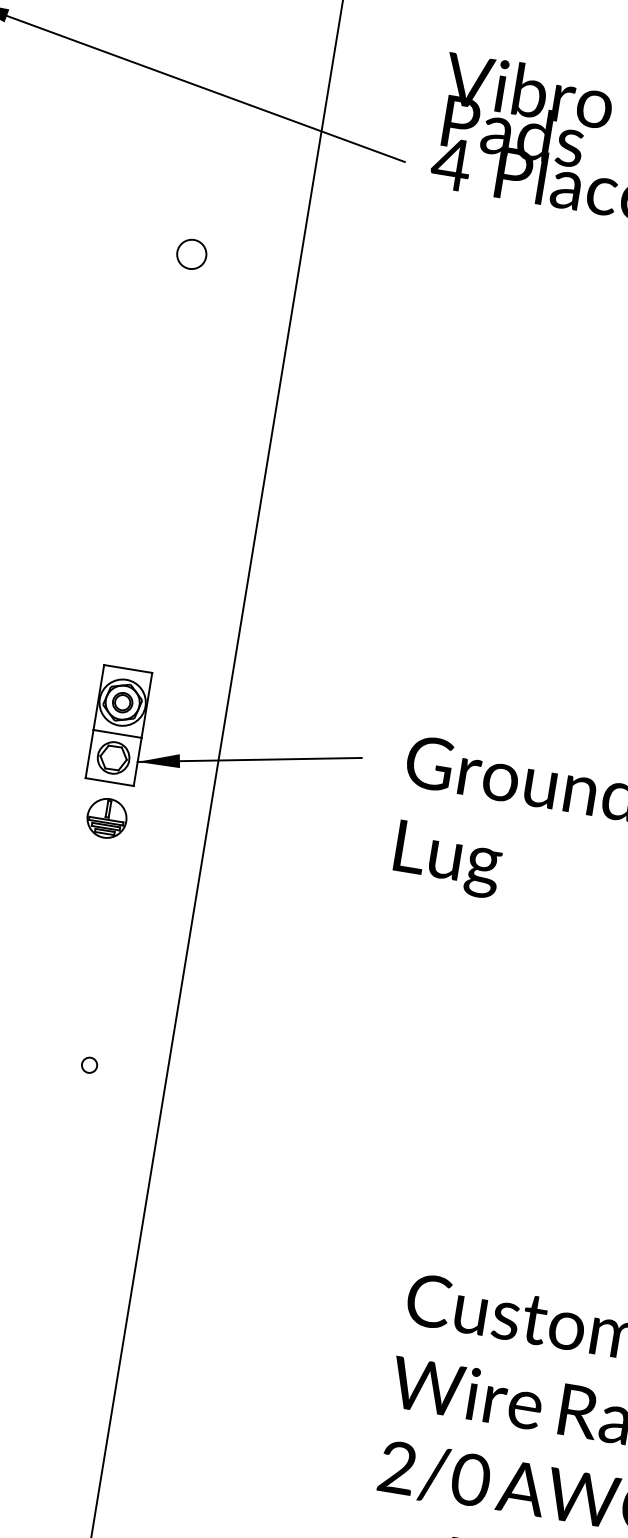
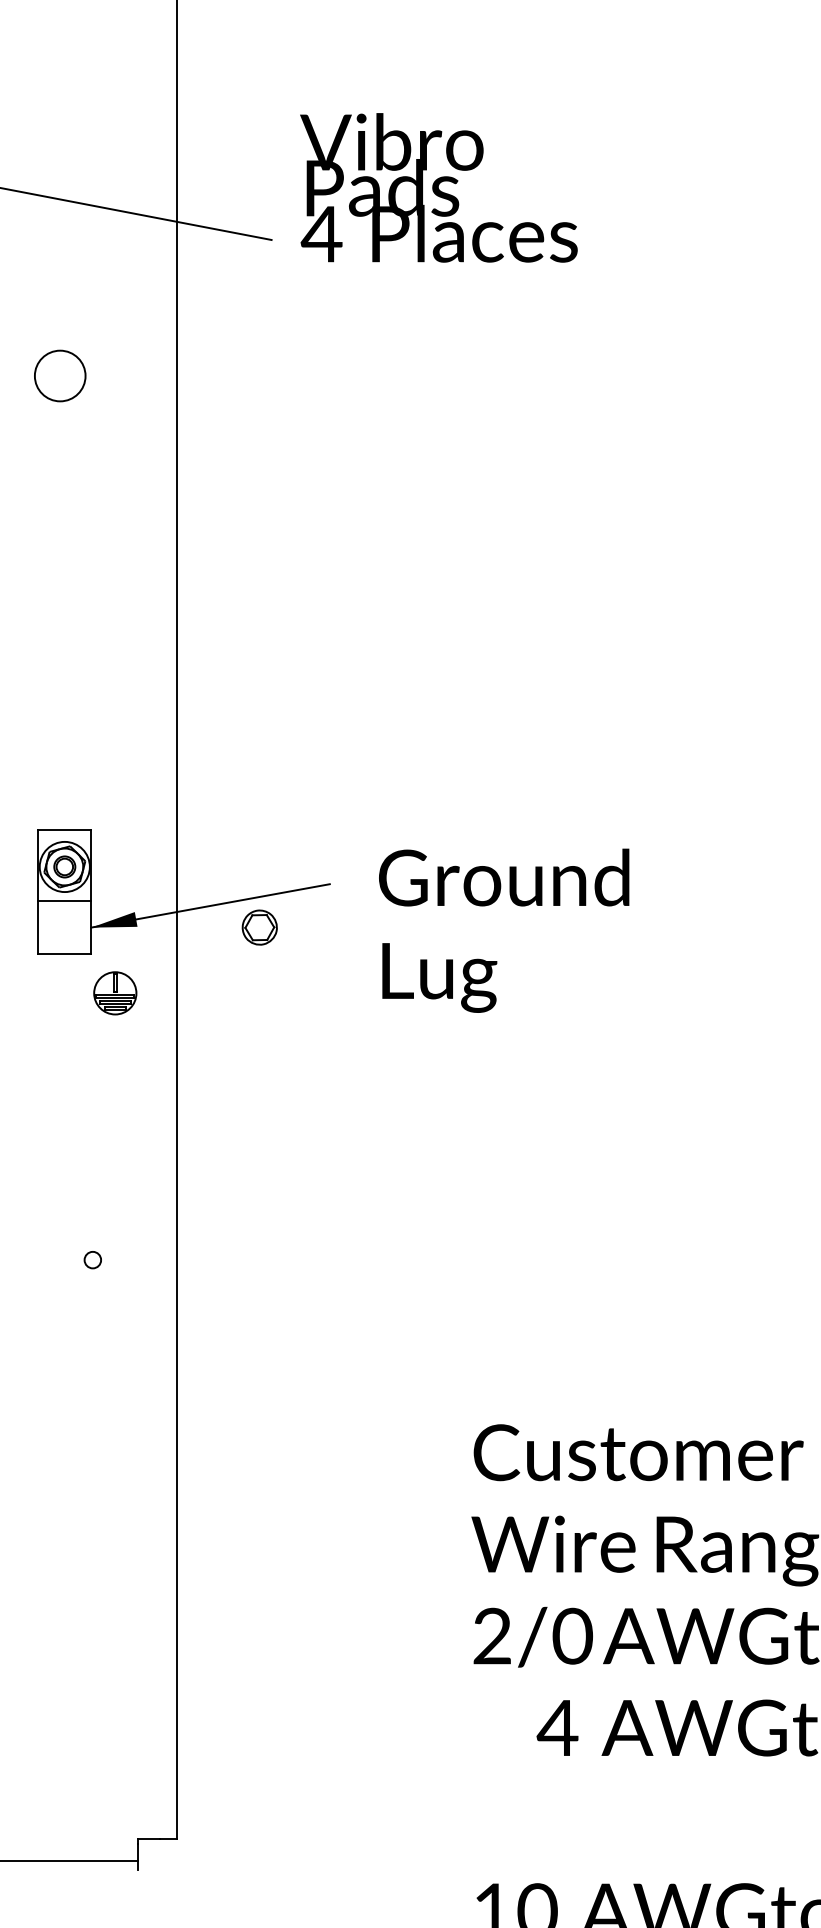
circle: (192, 253) -> (60, 375), size x1.6
part: (113, 757) -> (259, 927), moved
part: (107, 818) -> (115, 993), moved

